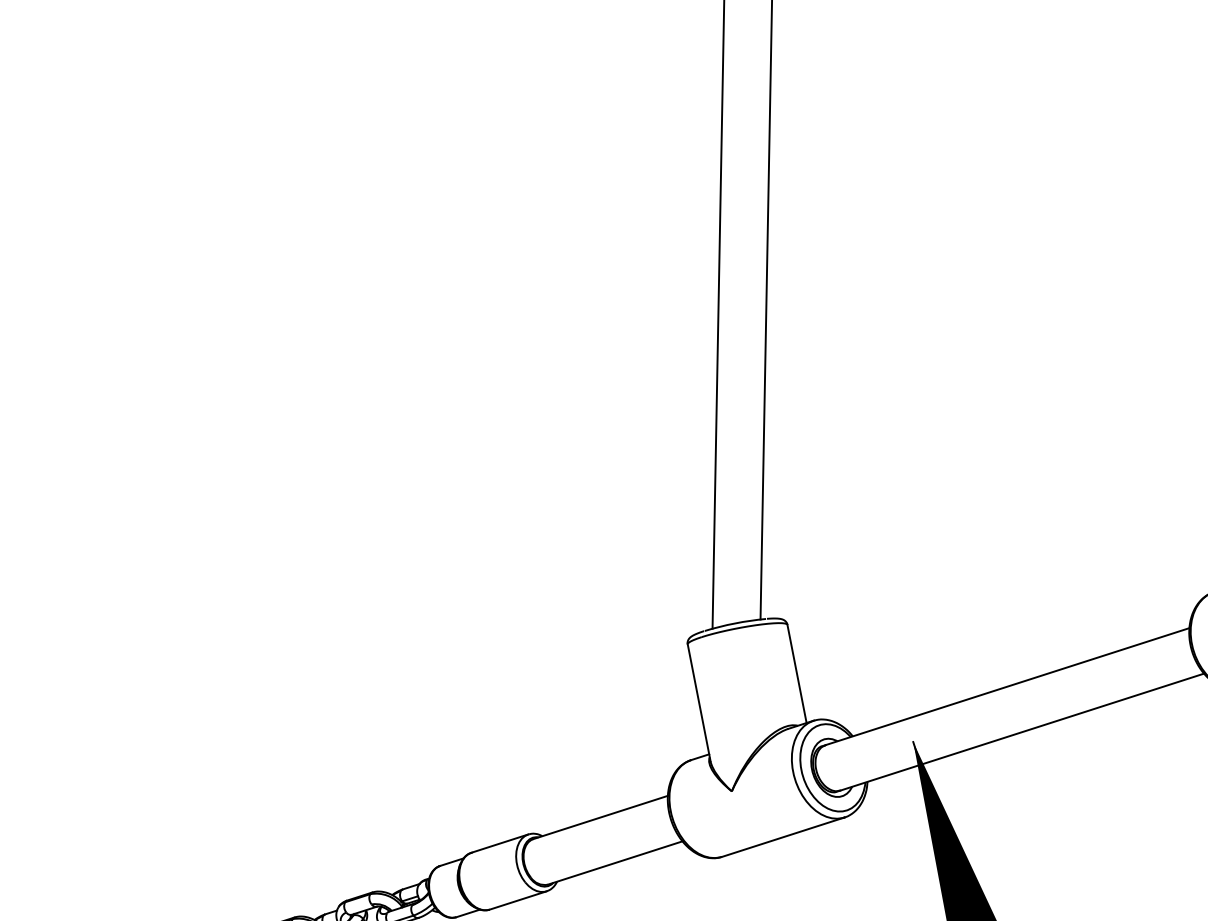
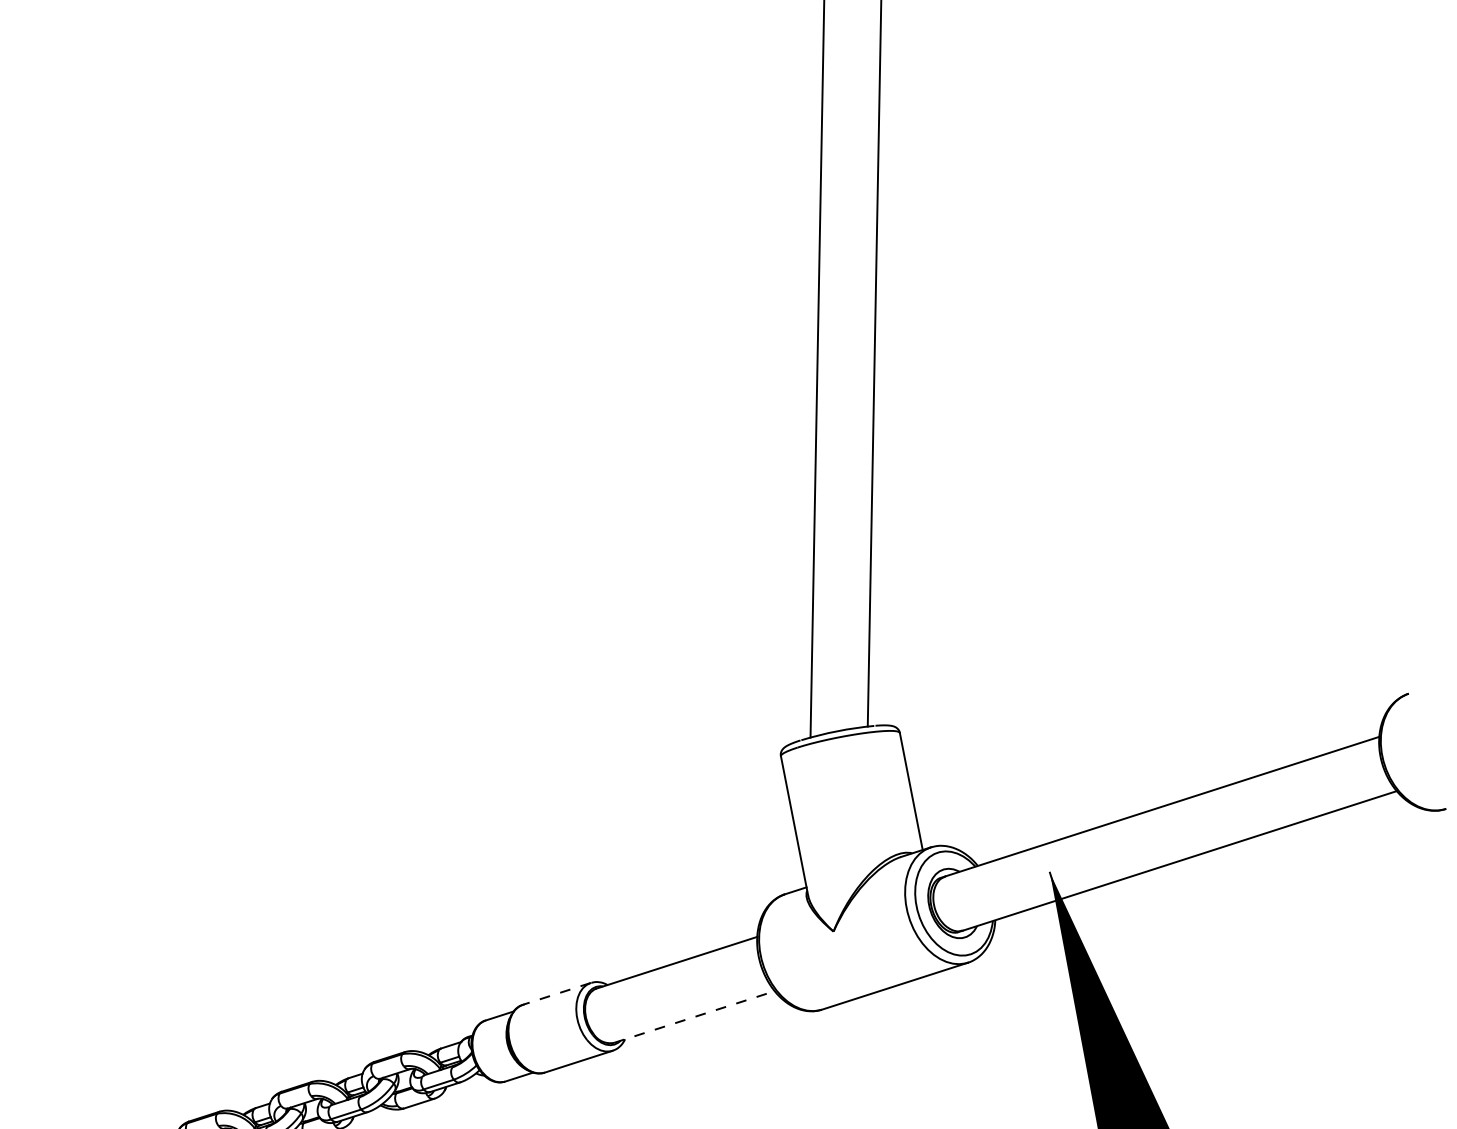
line: (499, 843) -> (556, 993), solid -> dashed
line: (615, 862) -> (694, 1016), solid -> dashed

